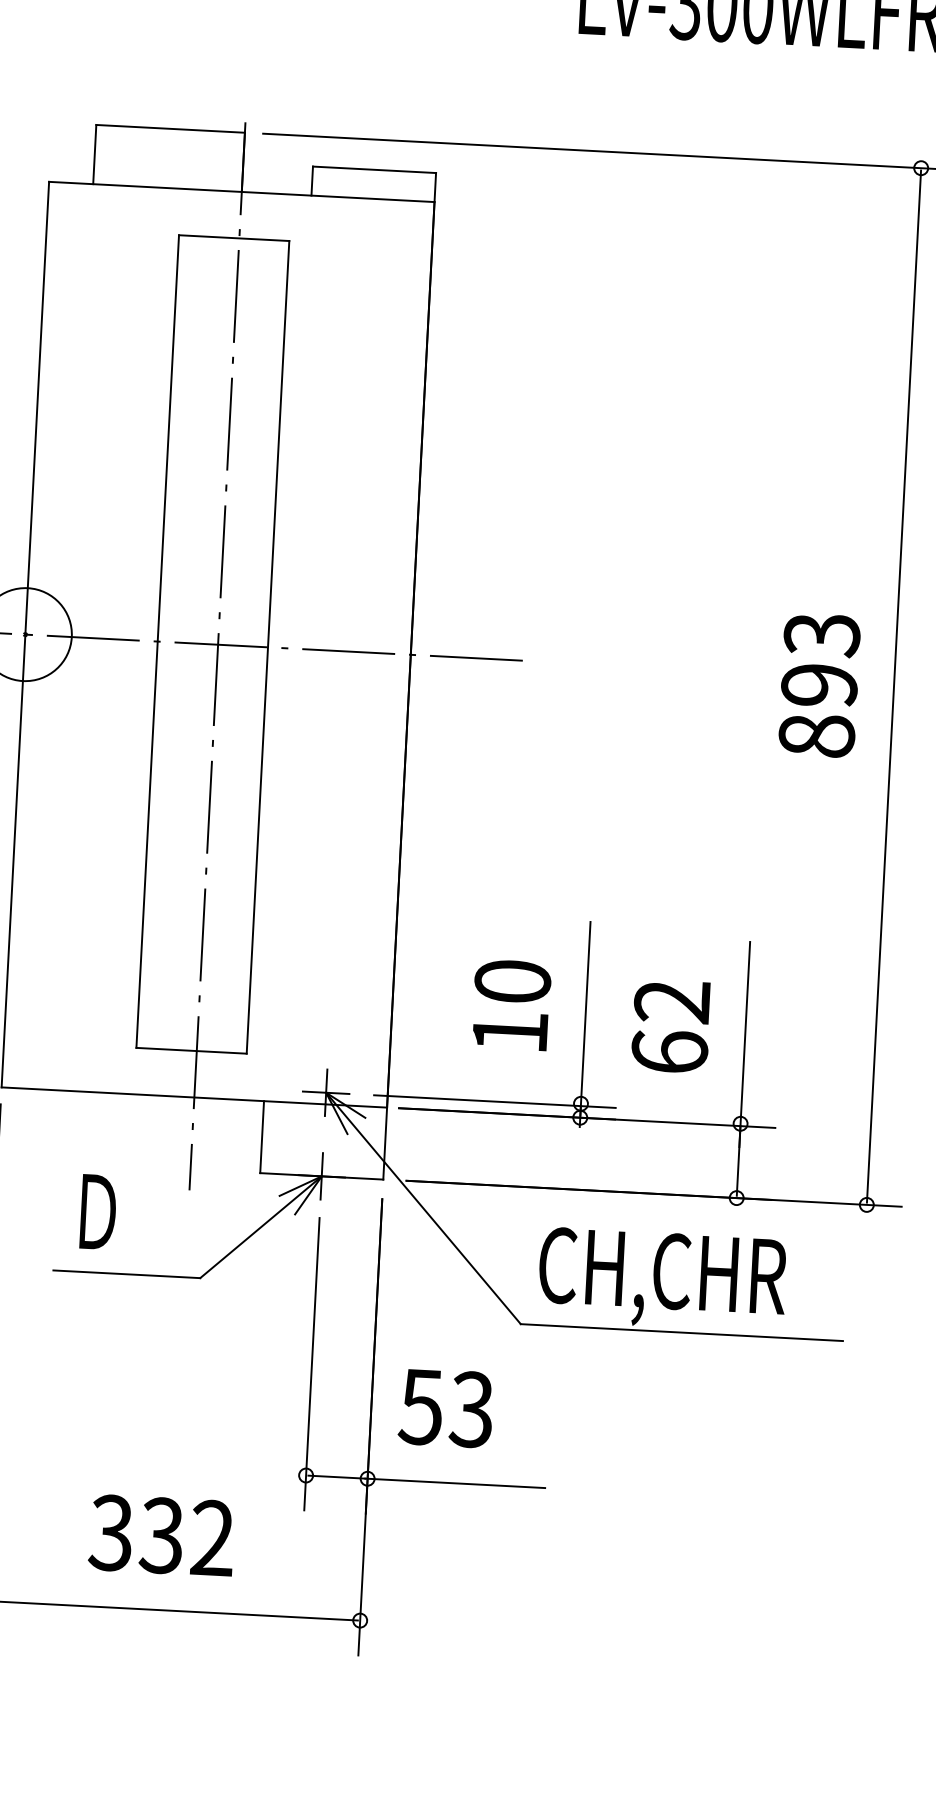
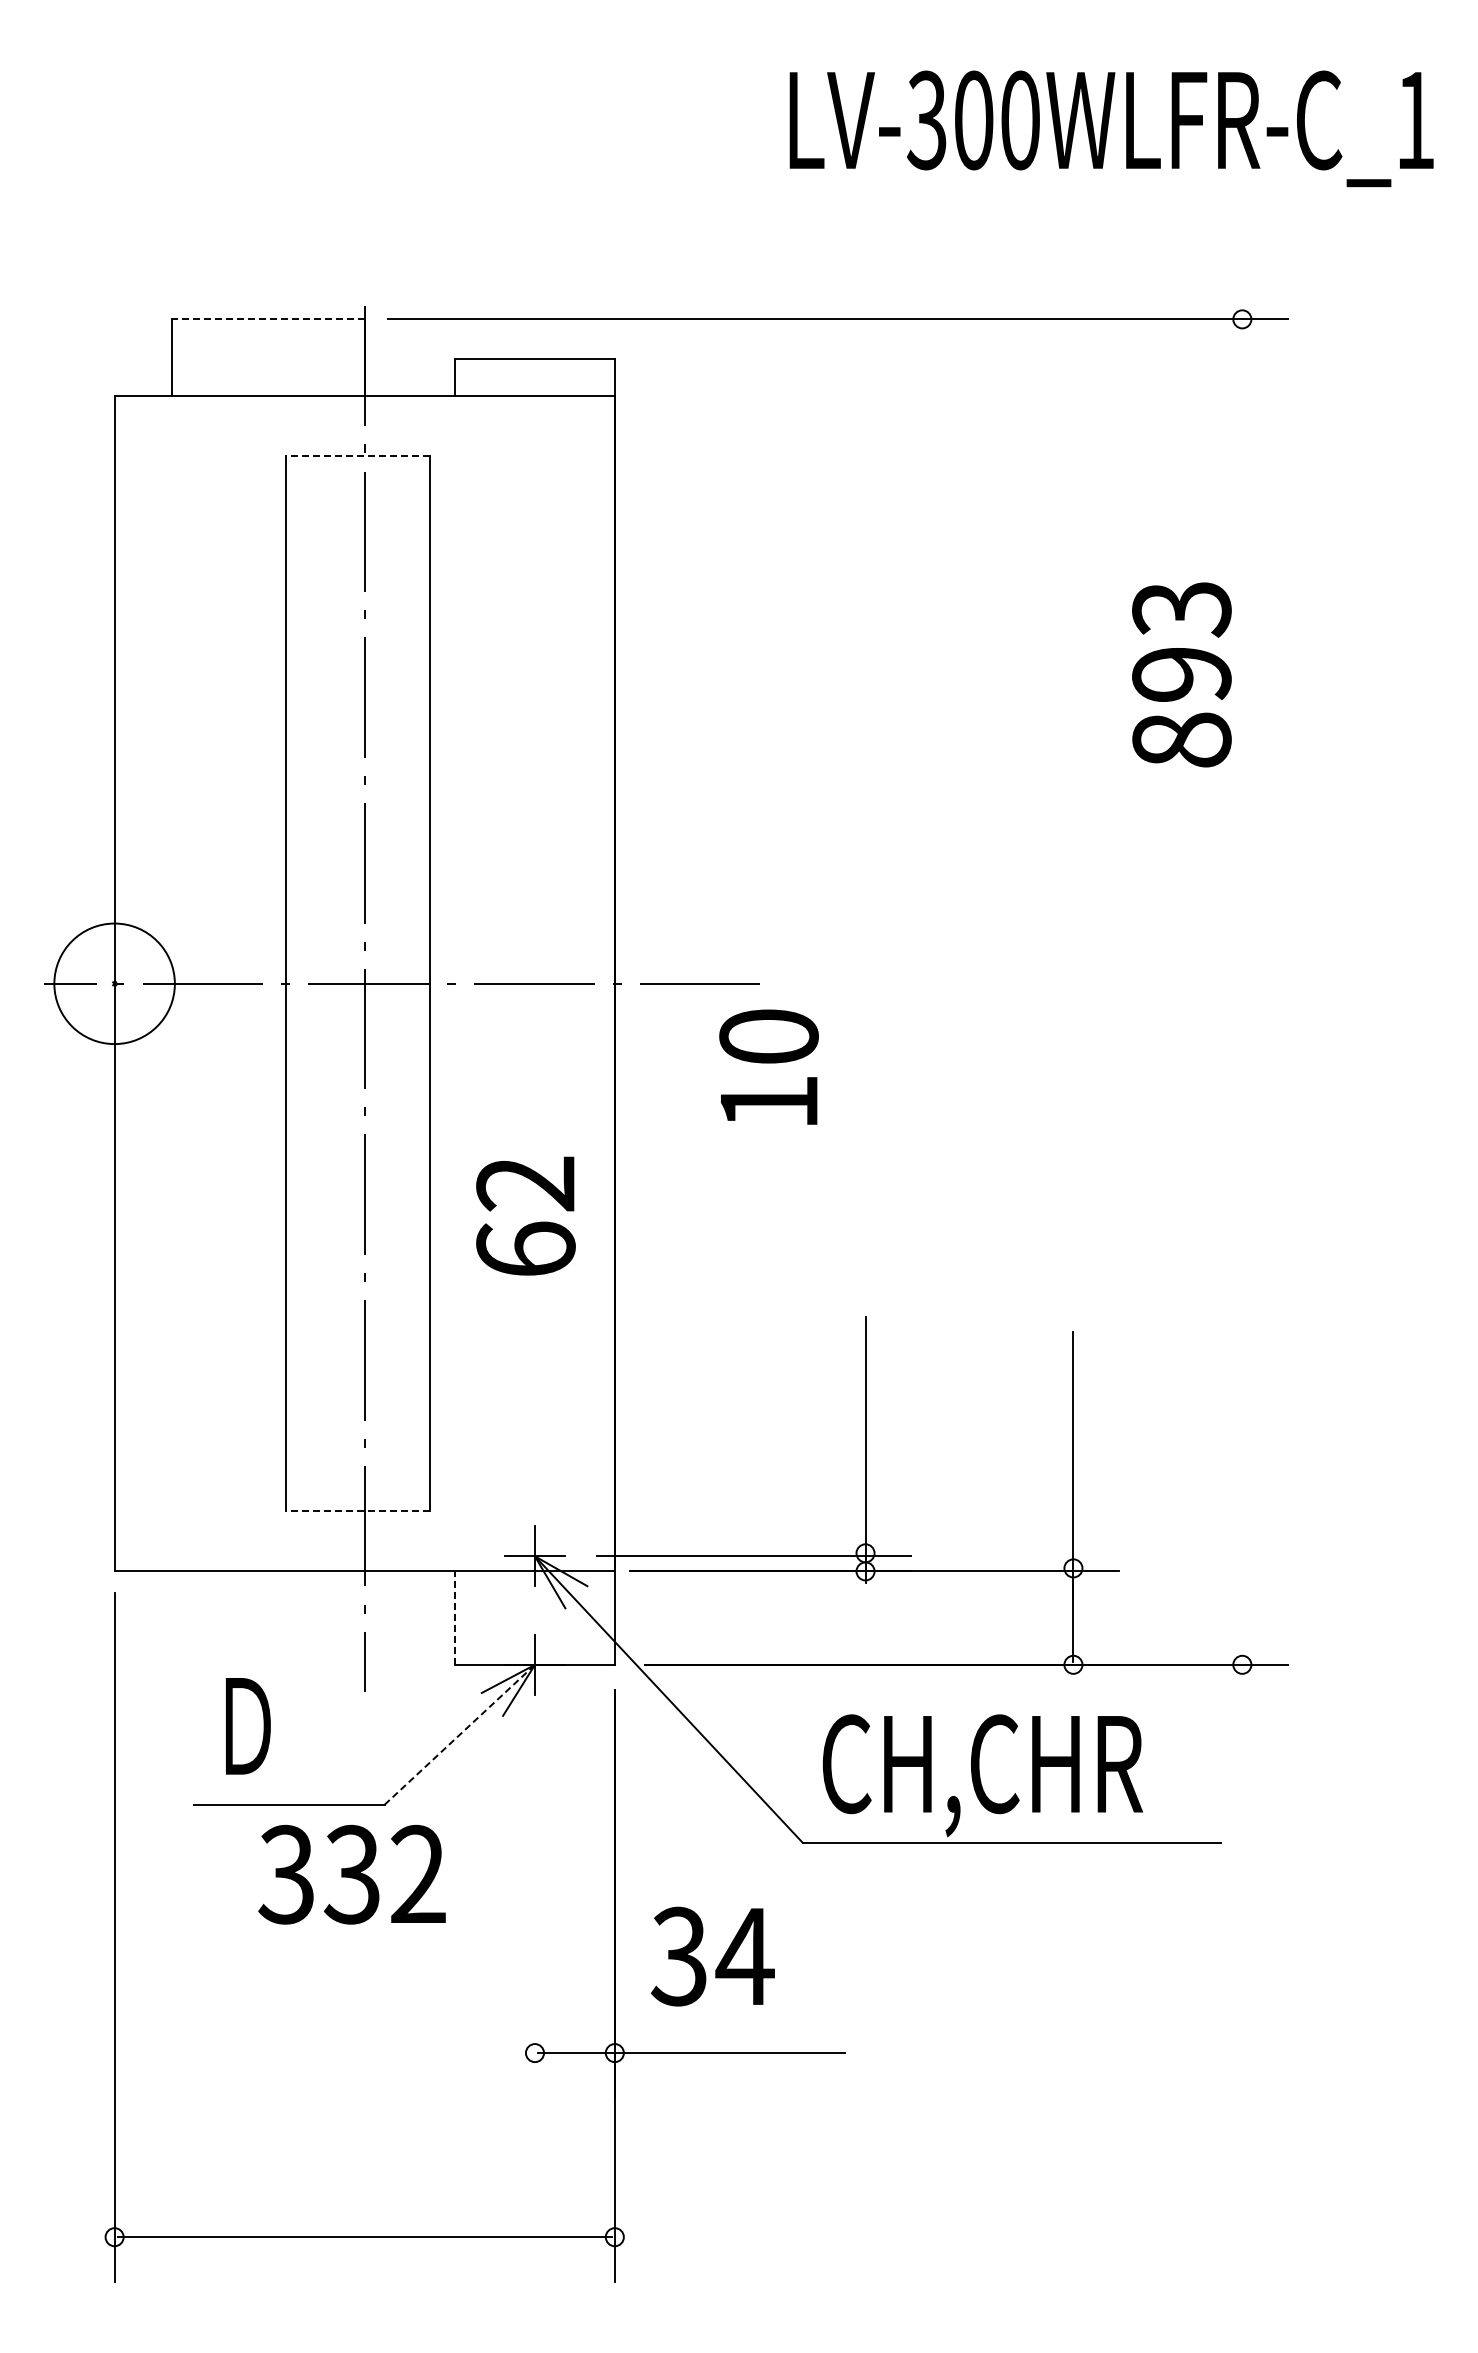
line: (169, 128) -> (267, 319), solid -> dashed
line: (233, 238) -> (357, 456), solid -> dashed
text: (819, 685) -> (1181, 674), moved
line: (894, 686) -> (1242, 991), removed
text: (511, 1004) -> (768, 1066), moved
text: (670, 1025) -> (525, 1215), moved
line: (191, 1051) -> (357, 1511), solid -> dashed
line: (262, 1137) -> (455, 1618), solid -> dashed
line: (260, 1226) -> (459, 1734), solid -> dashed
line: (311, 1364) -> (534, 1908), removed
text: (446, 1408) -> (712, 1956), 53 -> 34
text: (161, 1535) -> (351, 1874), moved

